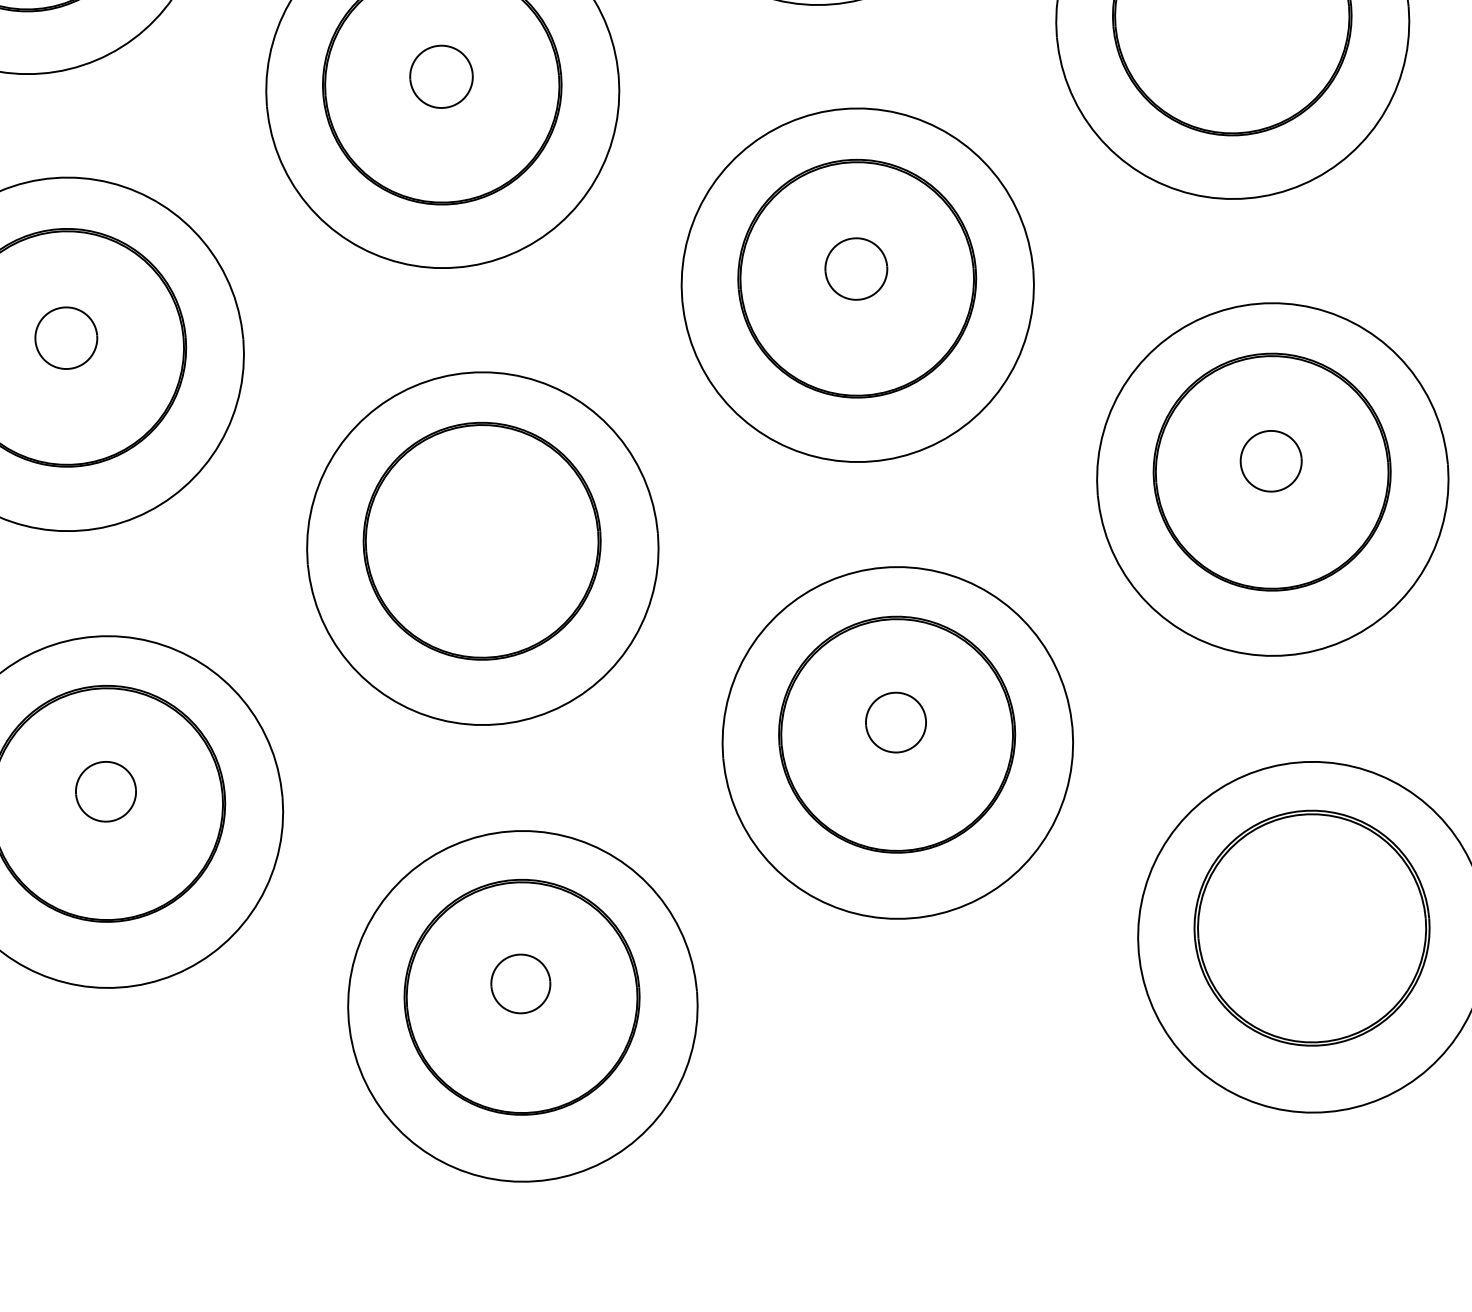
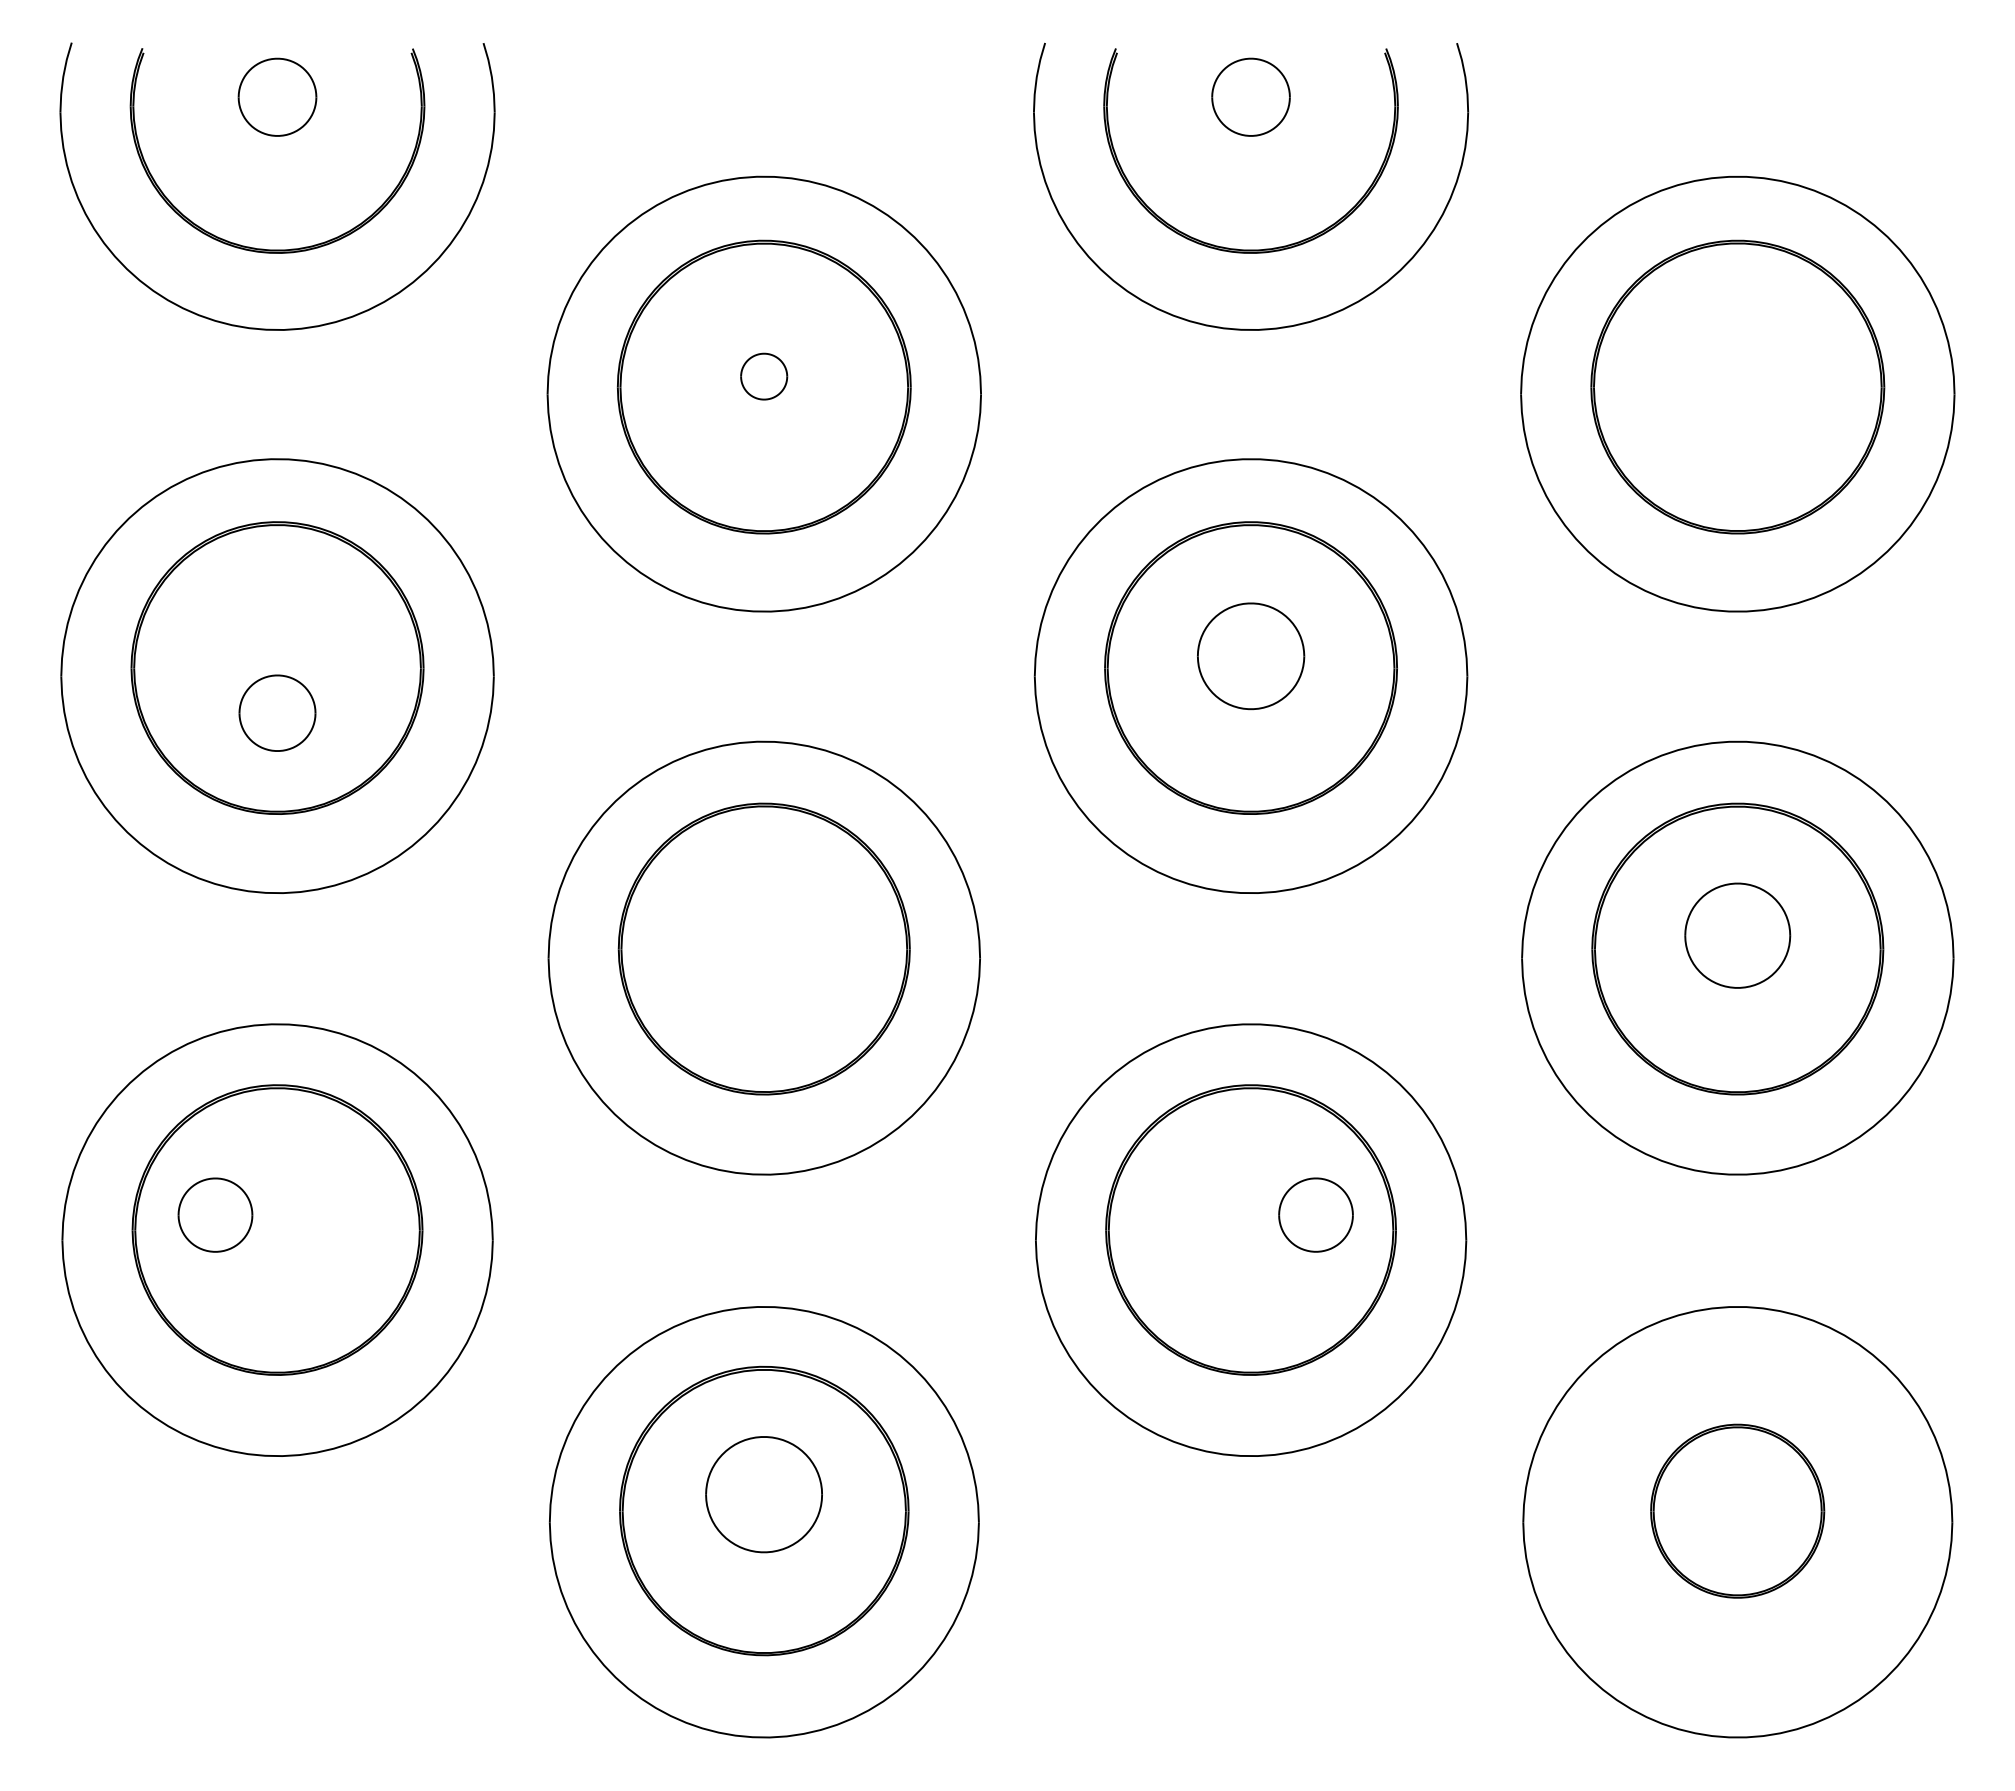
part: (440, 76) -> (763, 376), size x0.6
part: (855, 268) -> (1250, 655), size x1.4
part: (66, 337) -> (277, 712), moved
part: (1270, 461) -> (1737, 935), size x1.4
part: (895, 722) -> (1315, 1214), moved
part: (105, 791) -> (215, 1214), moved
part: (1311, 928) -> (1737, 1511), size x0.6
part: (521, 983) -> (764, 1494), size x1.6

